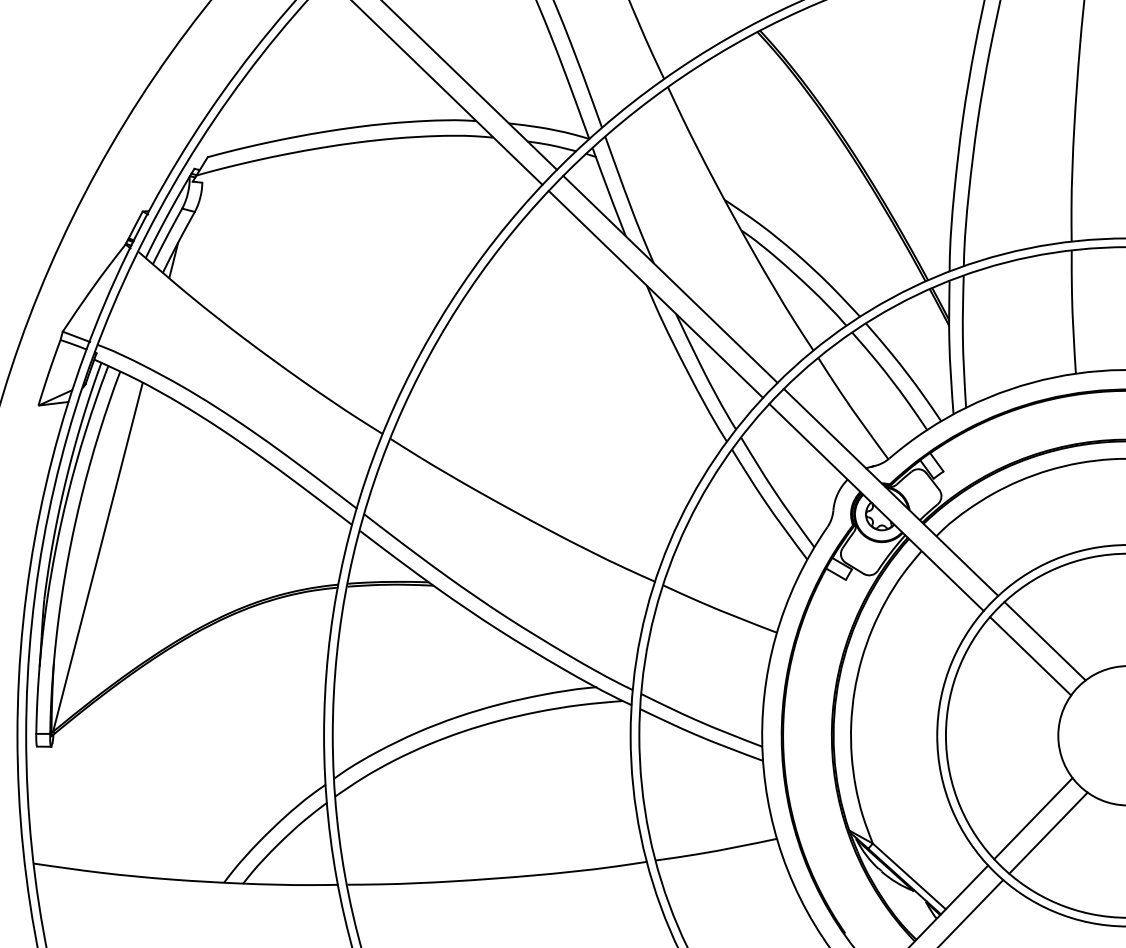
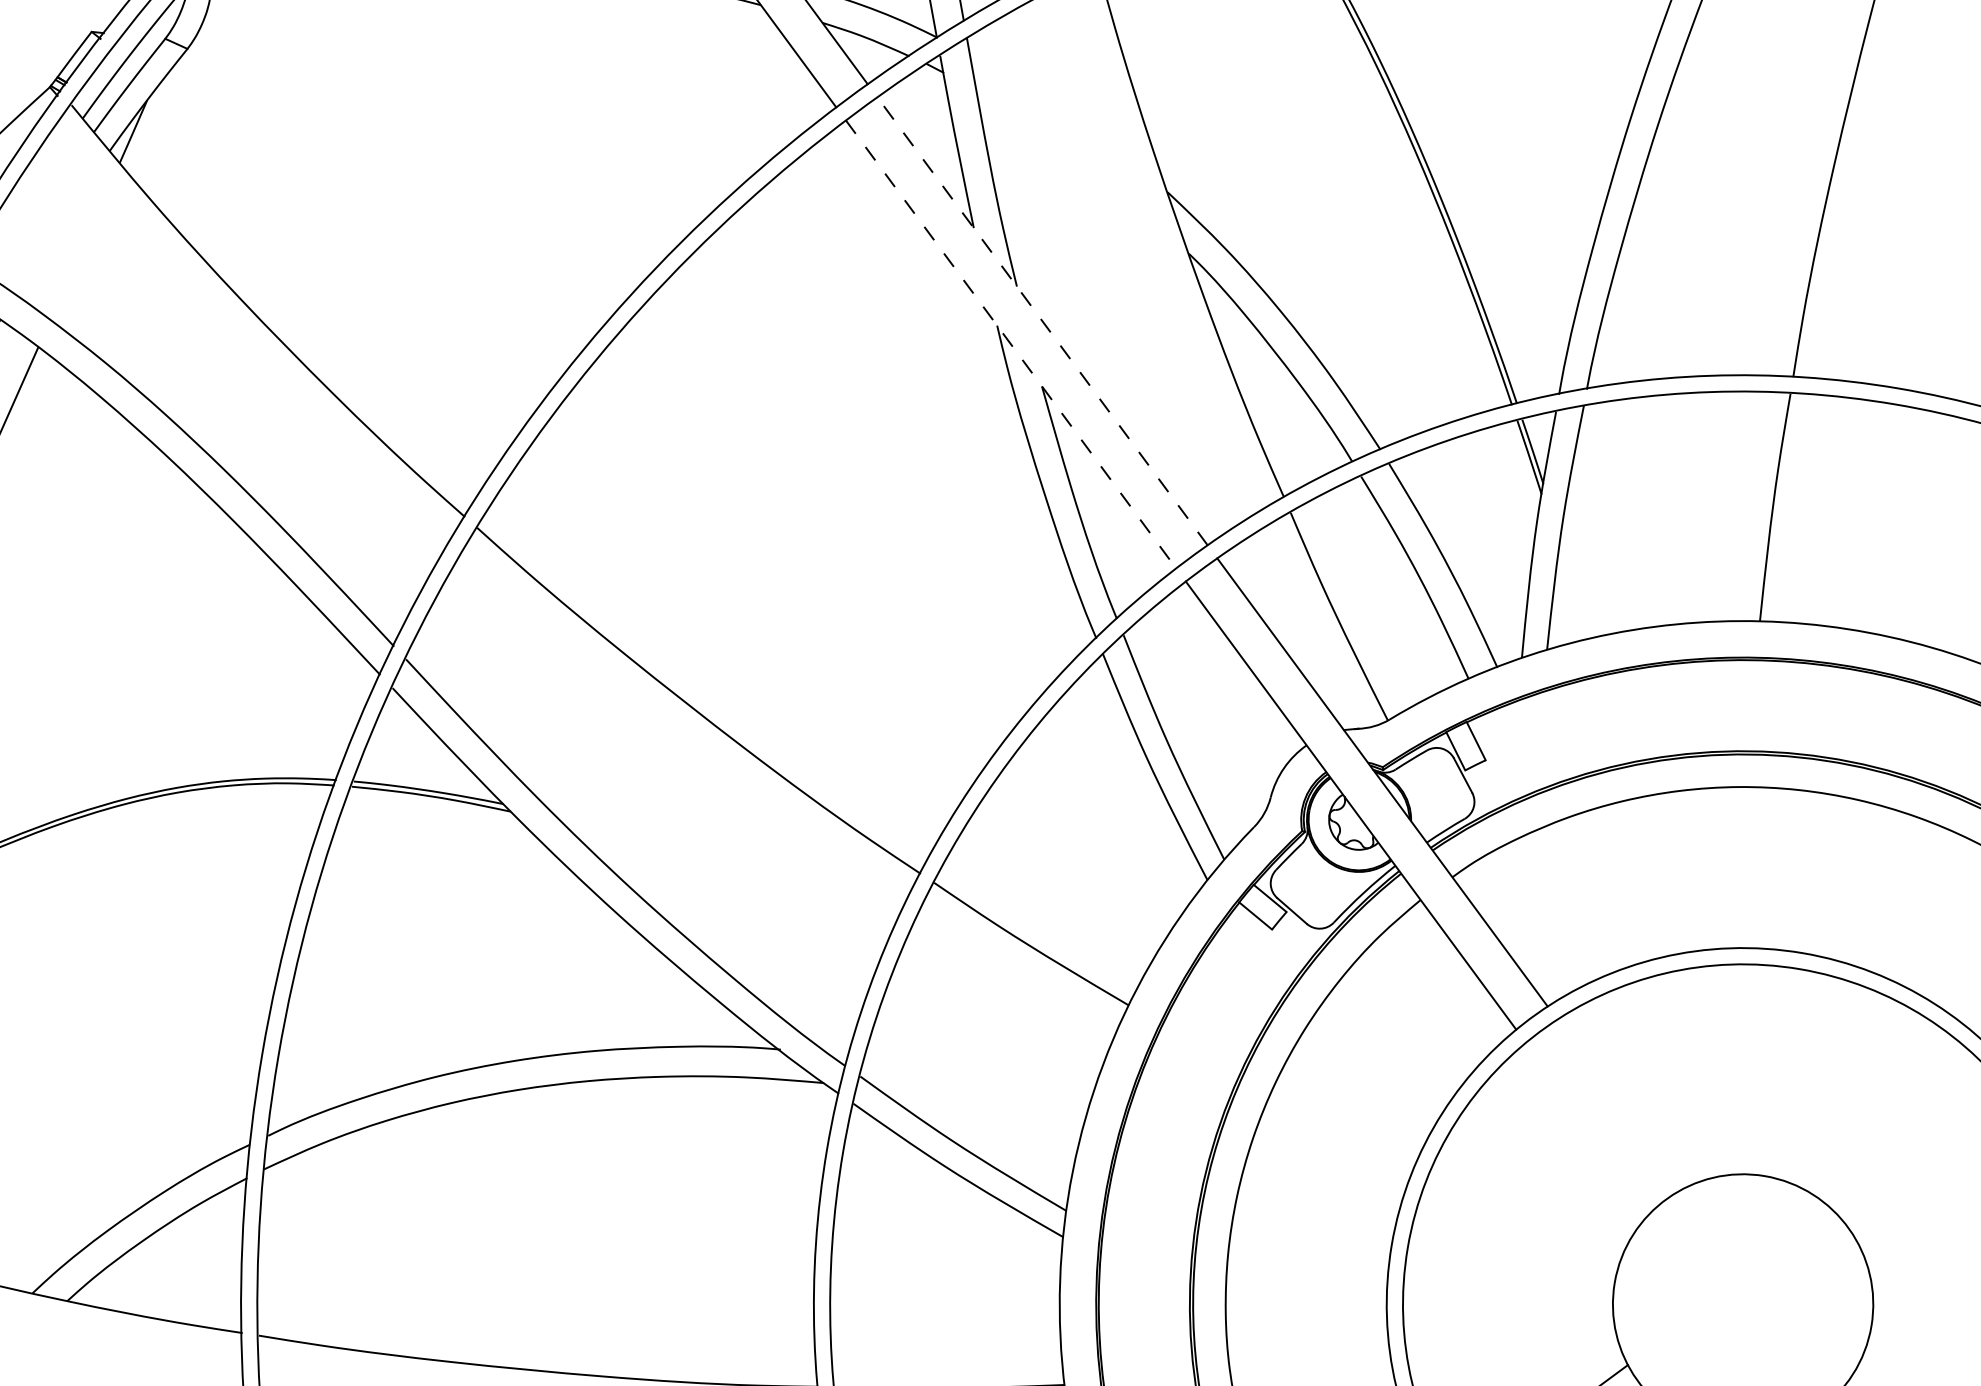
line: (670, 279) -> (1042, 321), solid -> dashed
line: (655, 294) -> (1010, 344), solid -> dashed
line: (1044, 641) -> (1618, 1104), removed
line: (1030, 656) -> (1588, 1128), removed

